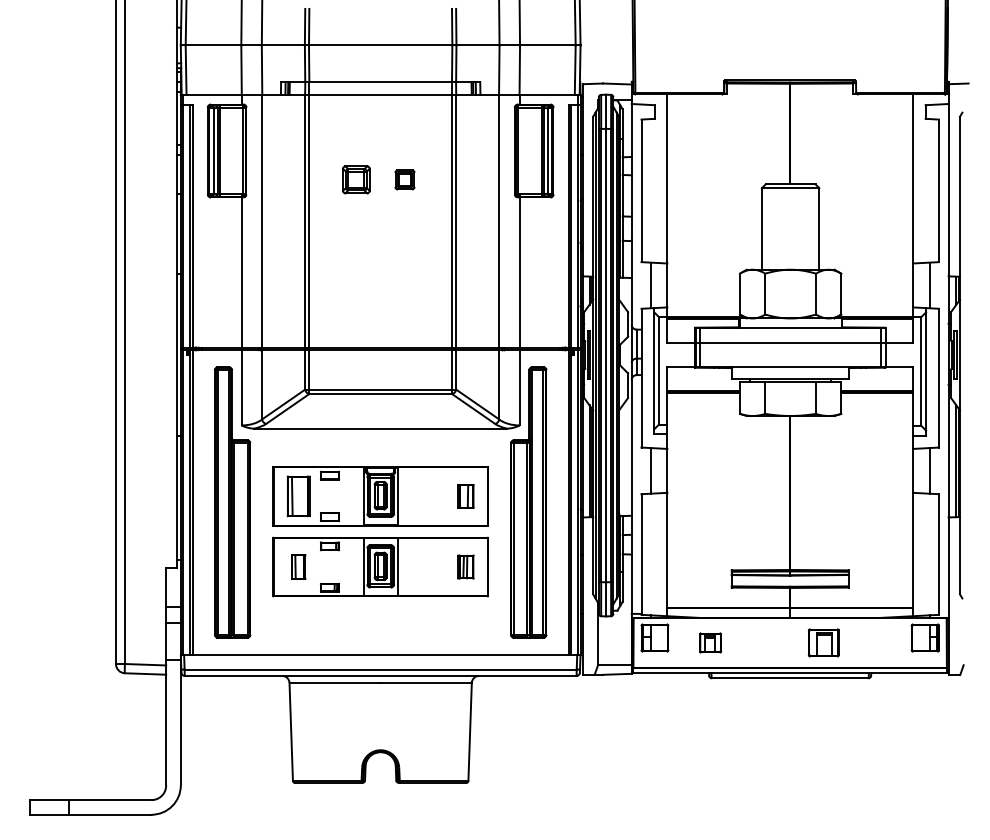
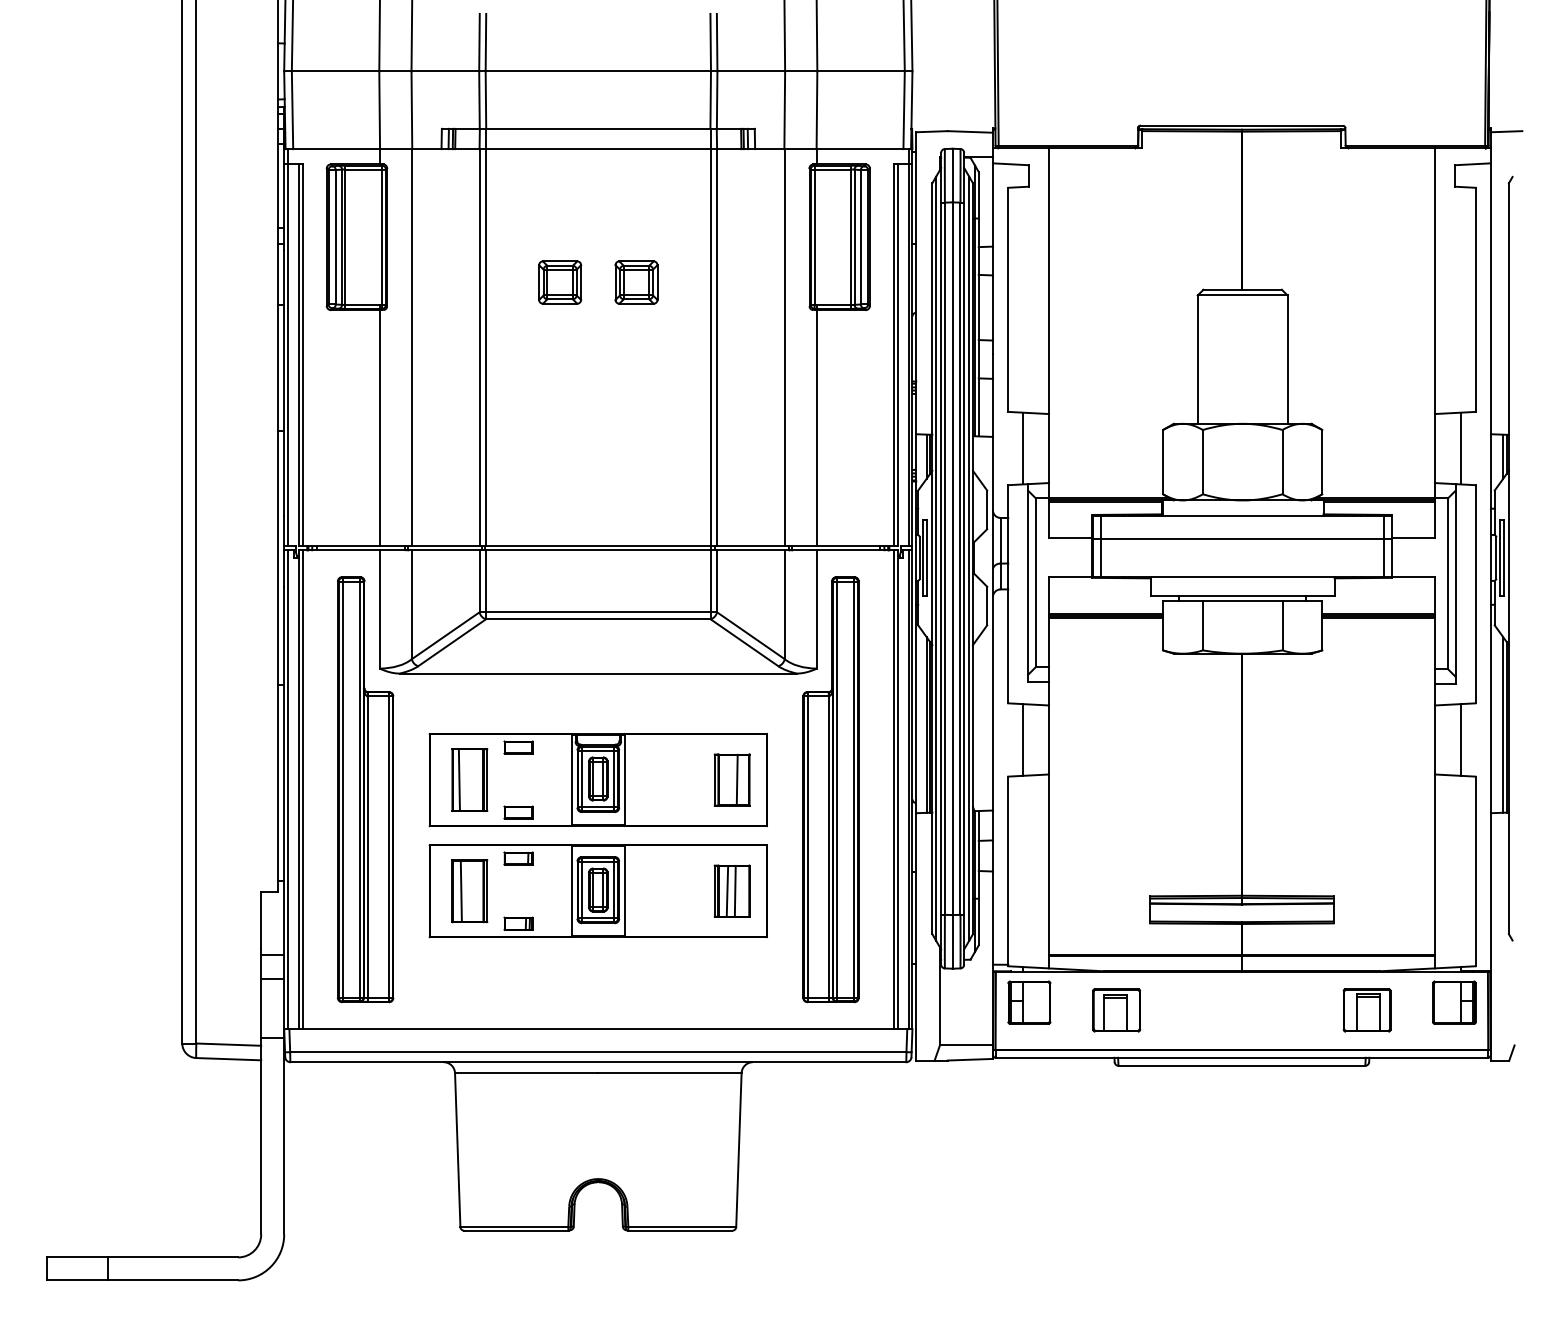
part: (404, 179) -> (635, 282), size x1.43
part: (465, 496) -> (731, 780), size x1.43
part: (298, 566) -> (469, 890), size x1.67
part: (465, 566) -> (731, 890), size x1.43
part: (710, 642) -> (1116, 1009), size x1.43
part: (823, 642) -> (1366, 1009), moved

